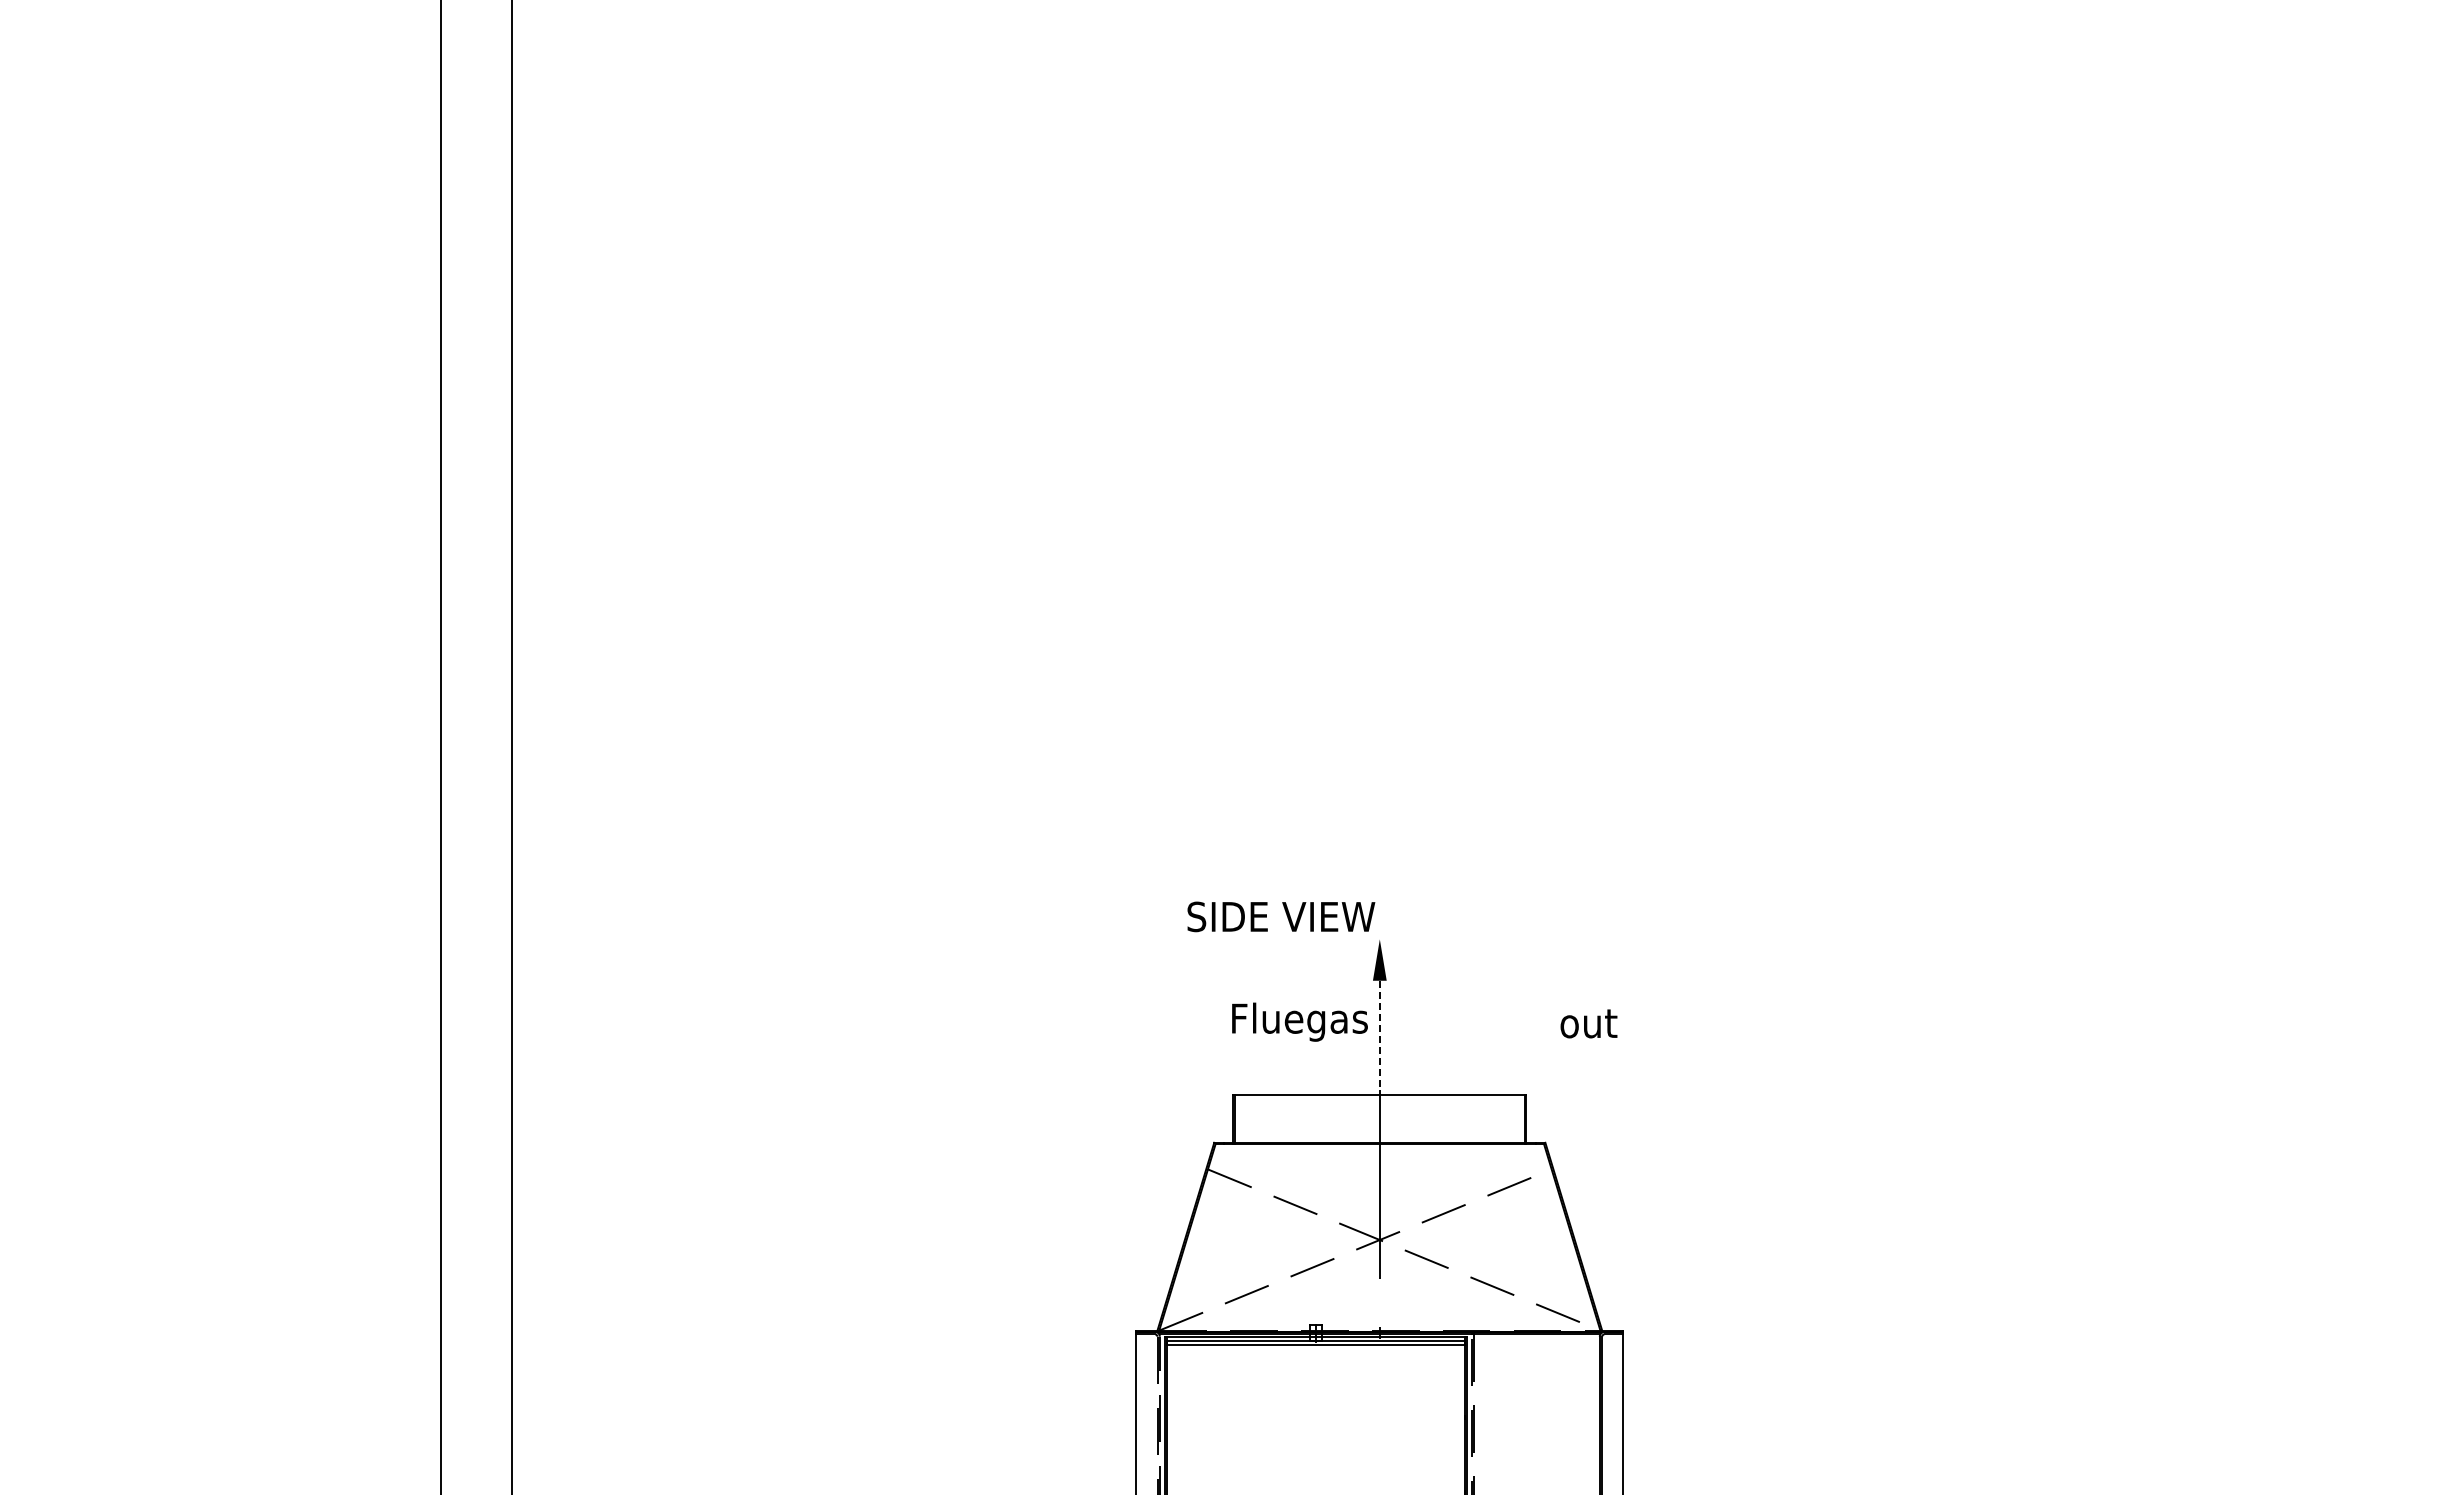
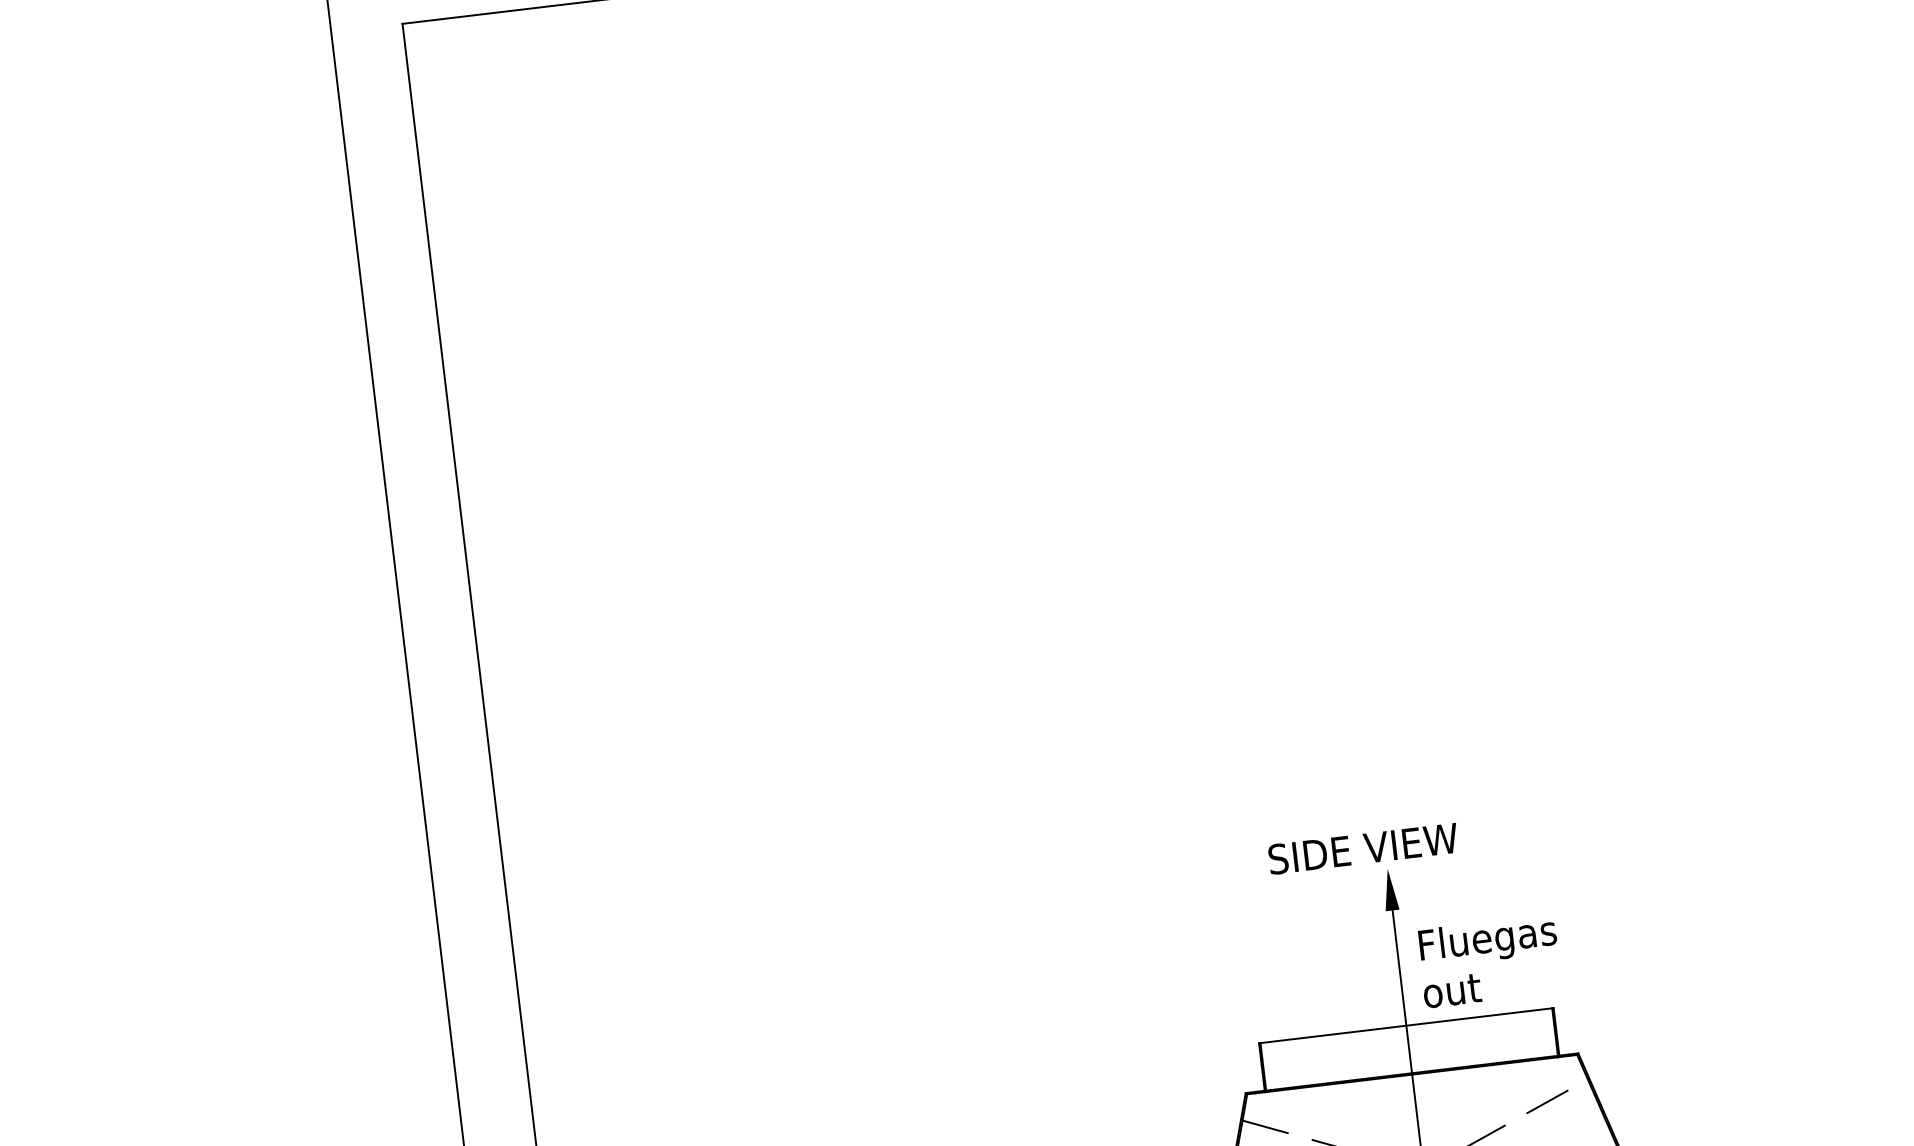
text: (1281, 916) -> (1363, 848), moved
text: (1299, 1021) -> (1487, 940), moved
text: (1588, 1023) -> (1451, 990), moved
line: (1379, 1035) -> (1398, 965), dashed -> solid

